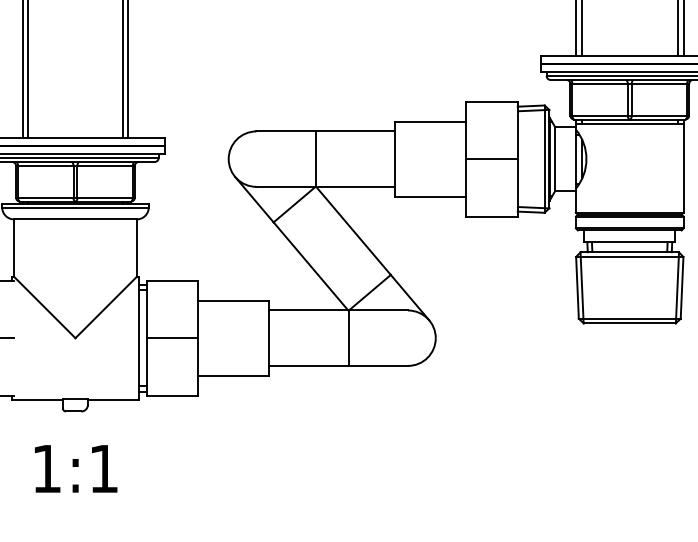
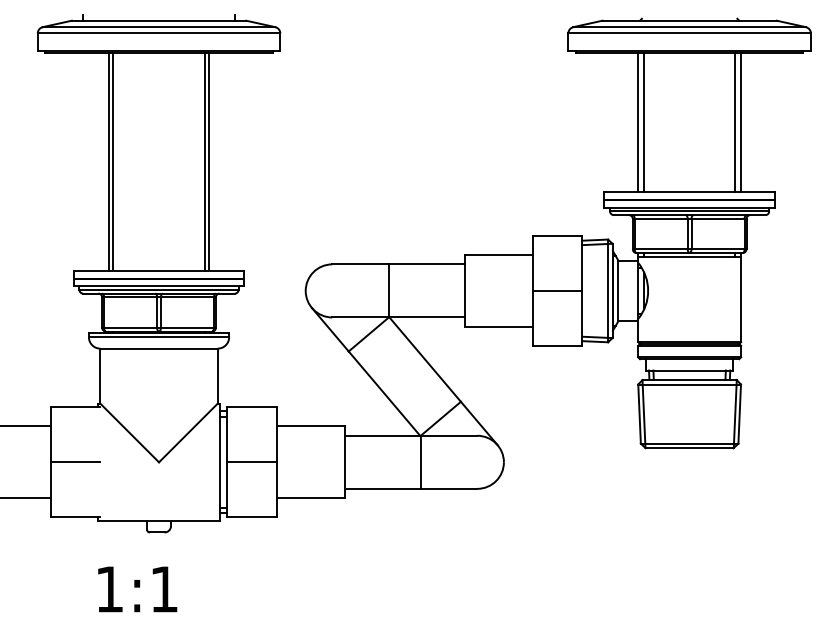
text: (75, 468) -> (137, 589), moved

